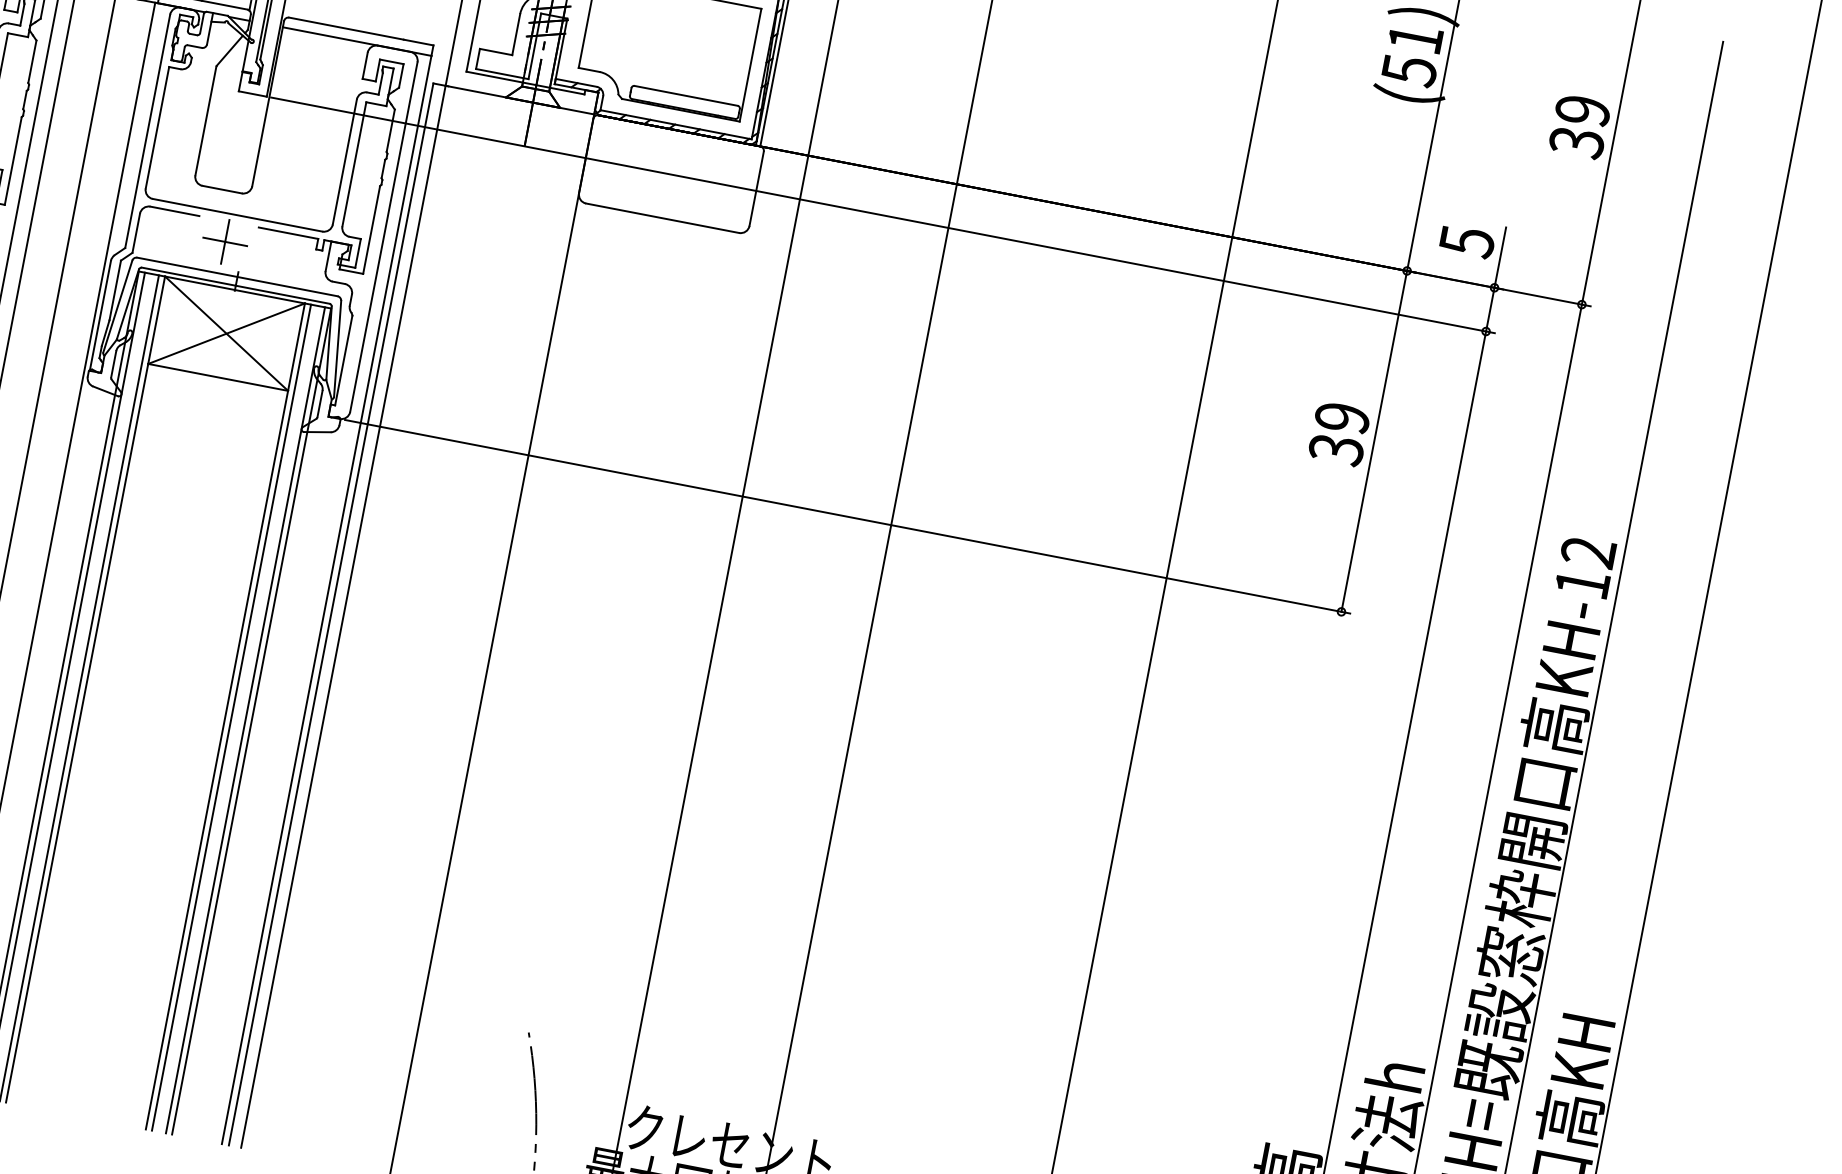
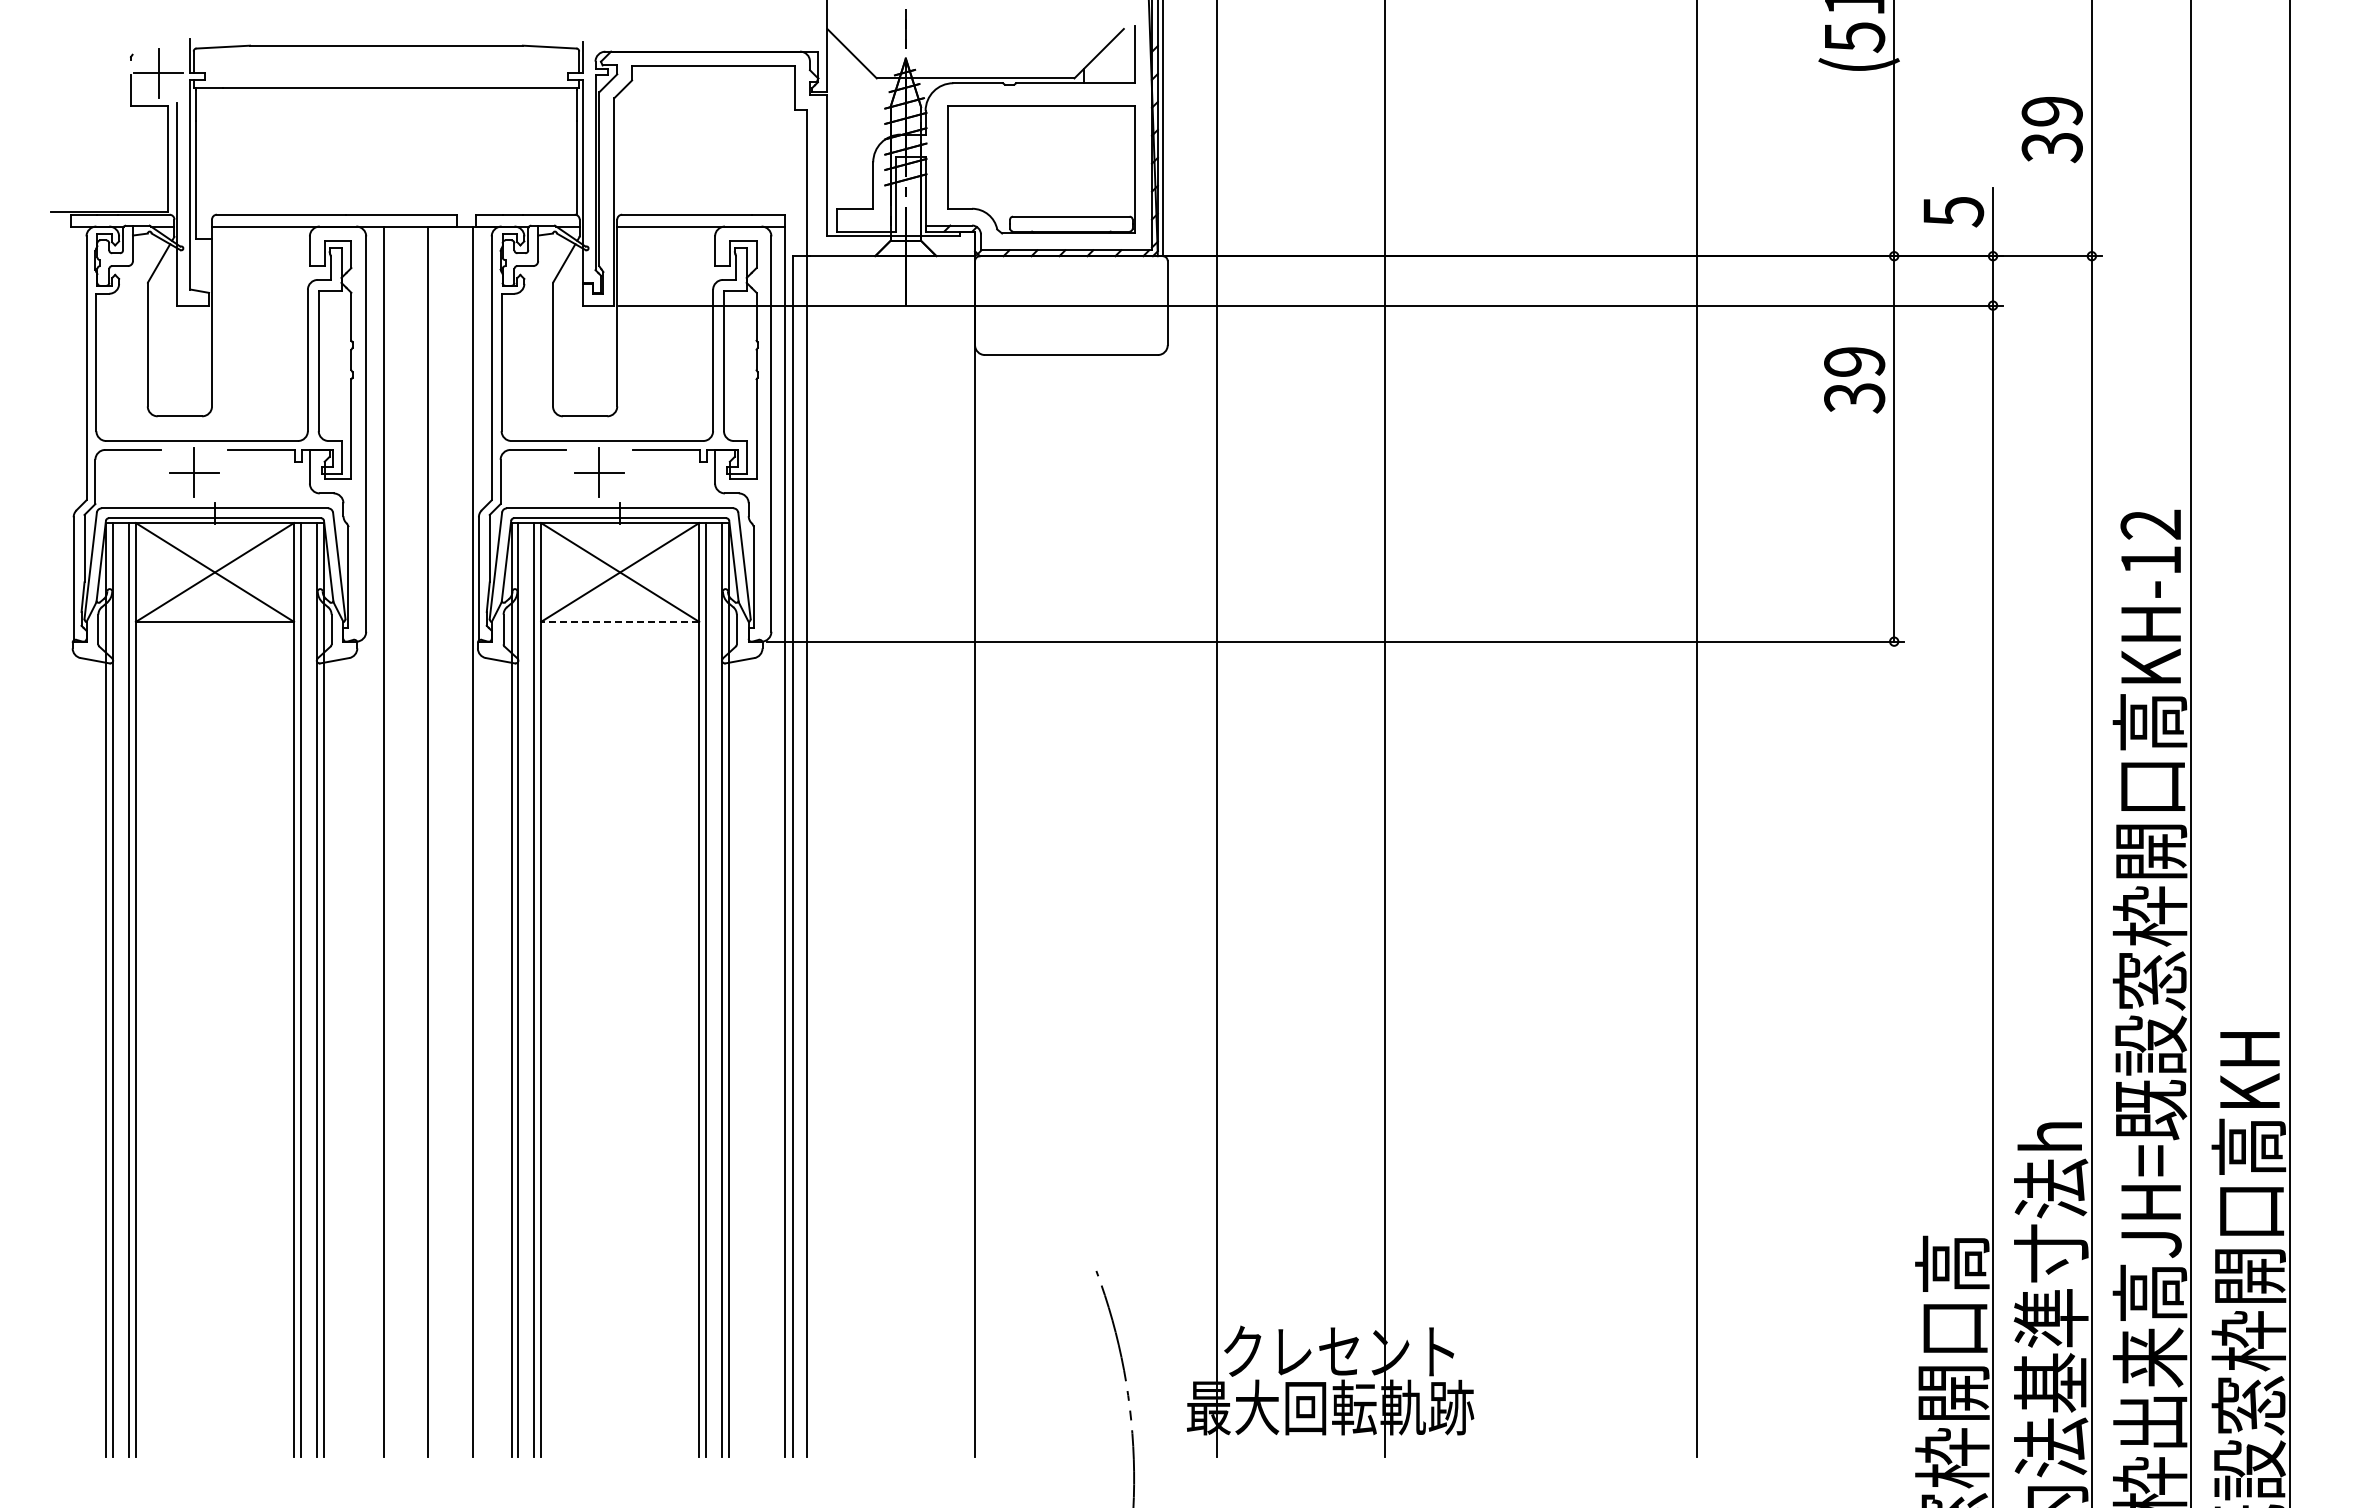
text: (1579, 127) -> (2051, 130), moved
line: (217, 376) -> (619, 621), solid -> dashed
text: (1339, 434) -> (1854, 380), moved

